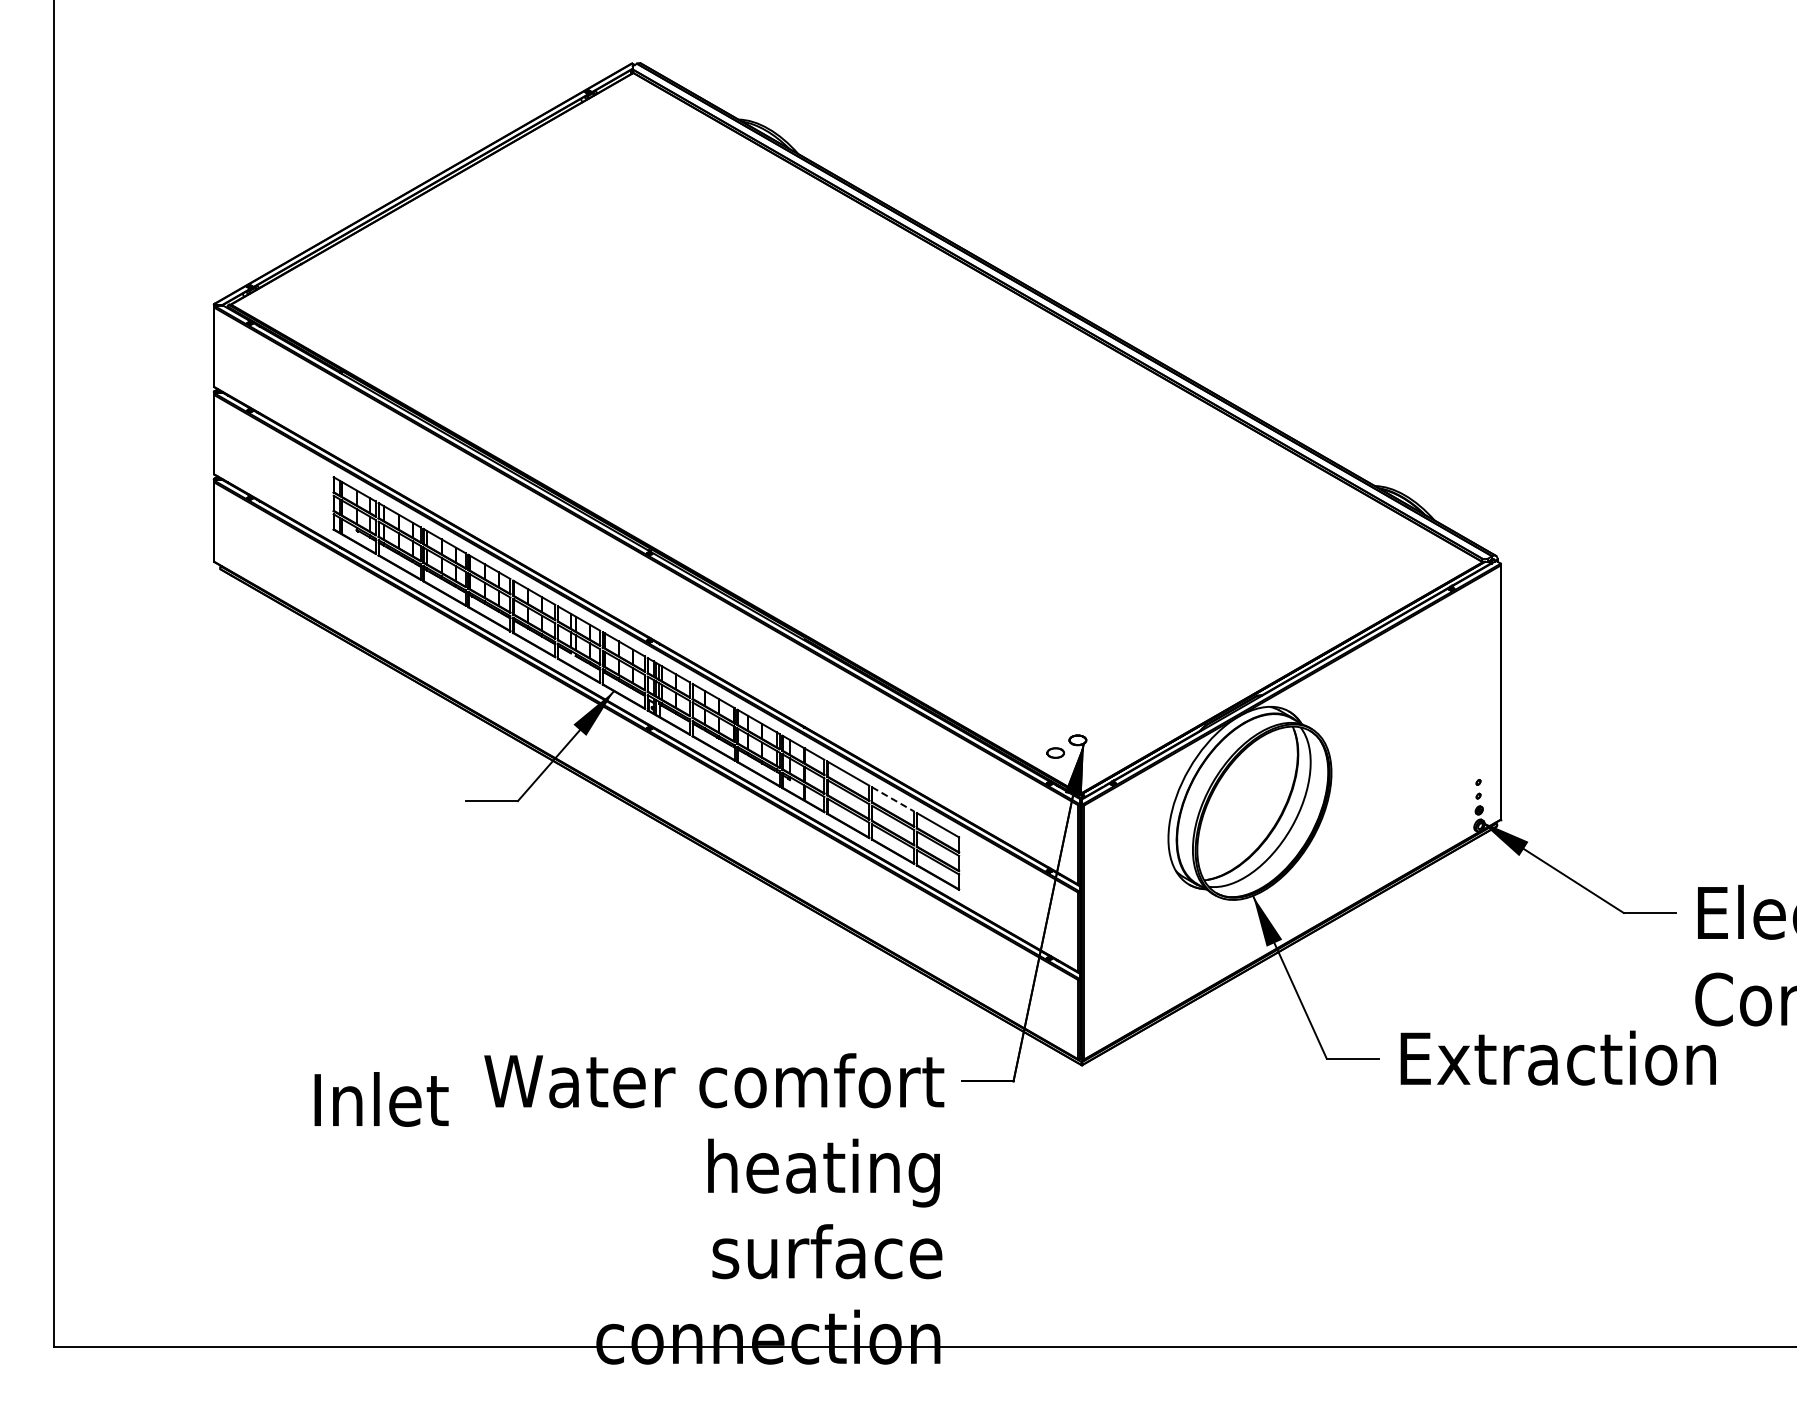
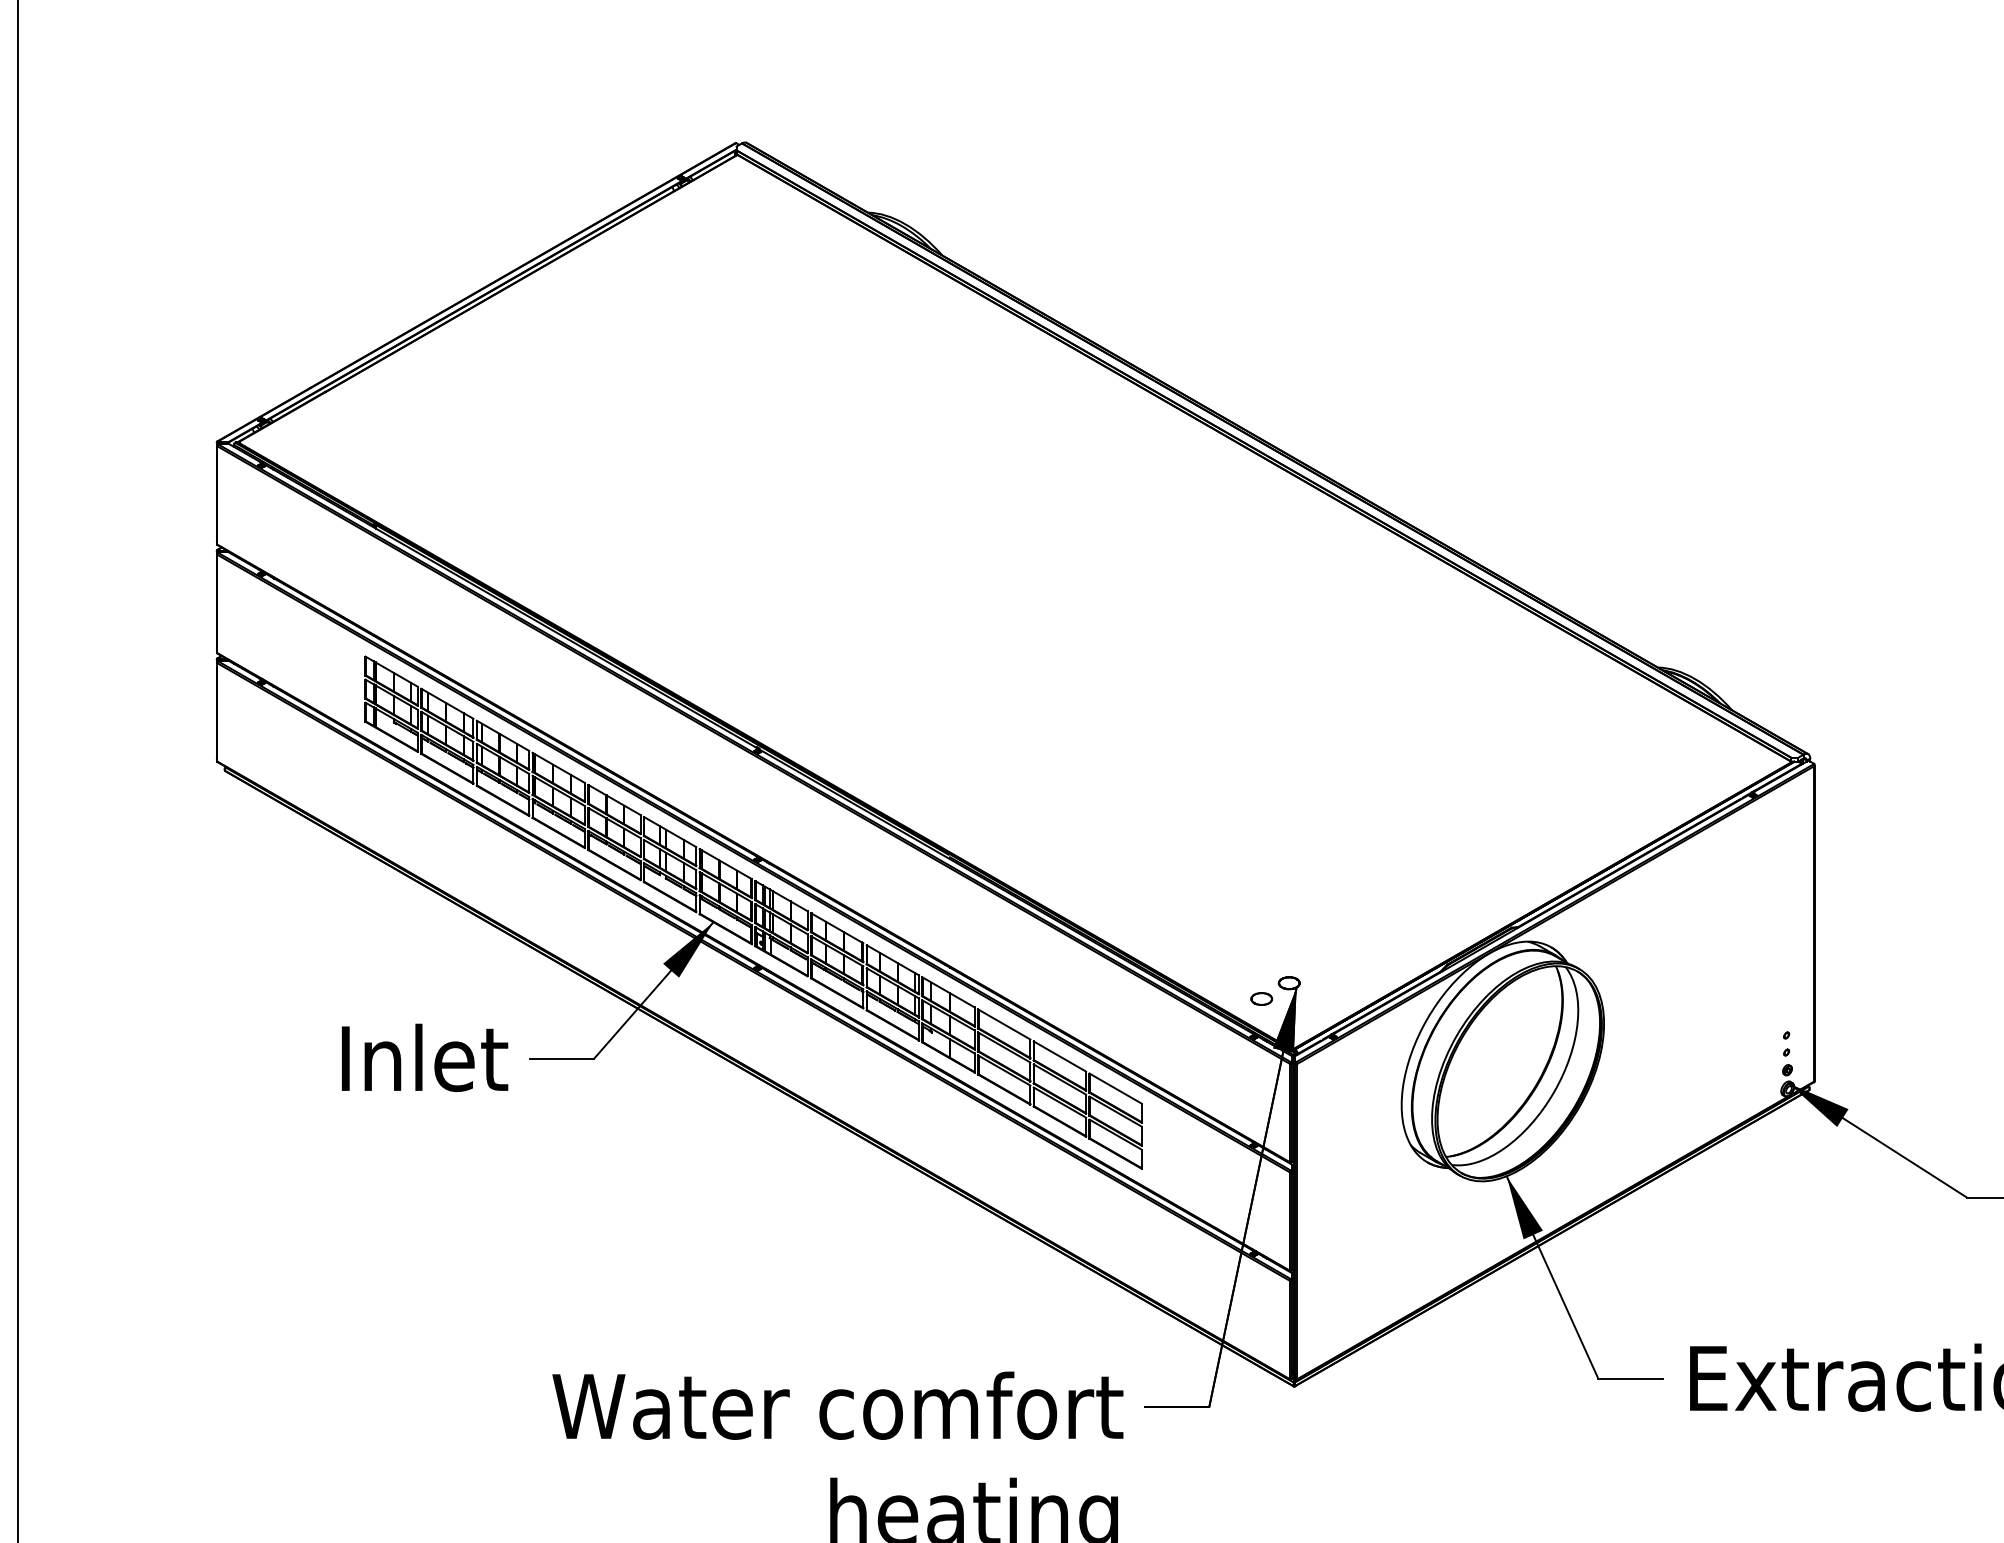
line: (893, 799) -> (1060, 1056), dashed -> solid
text: (381, 1099) -> (424, 1057), moved

